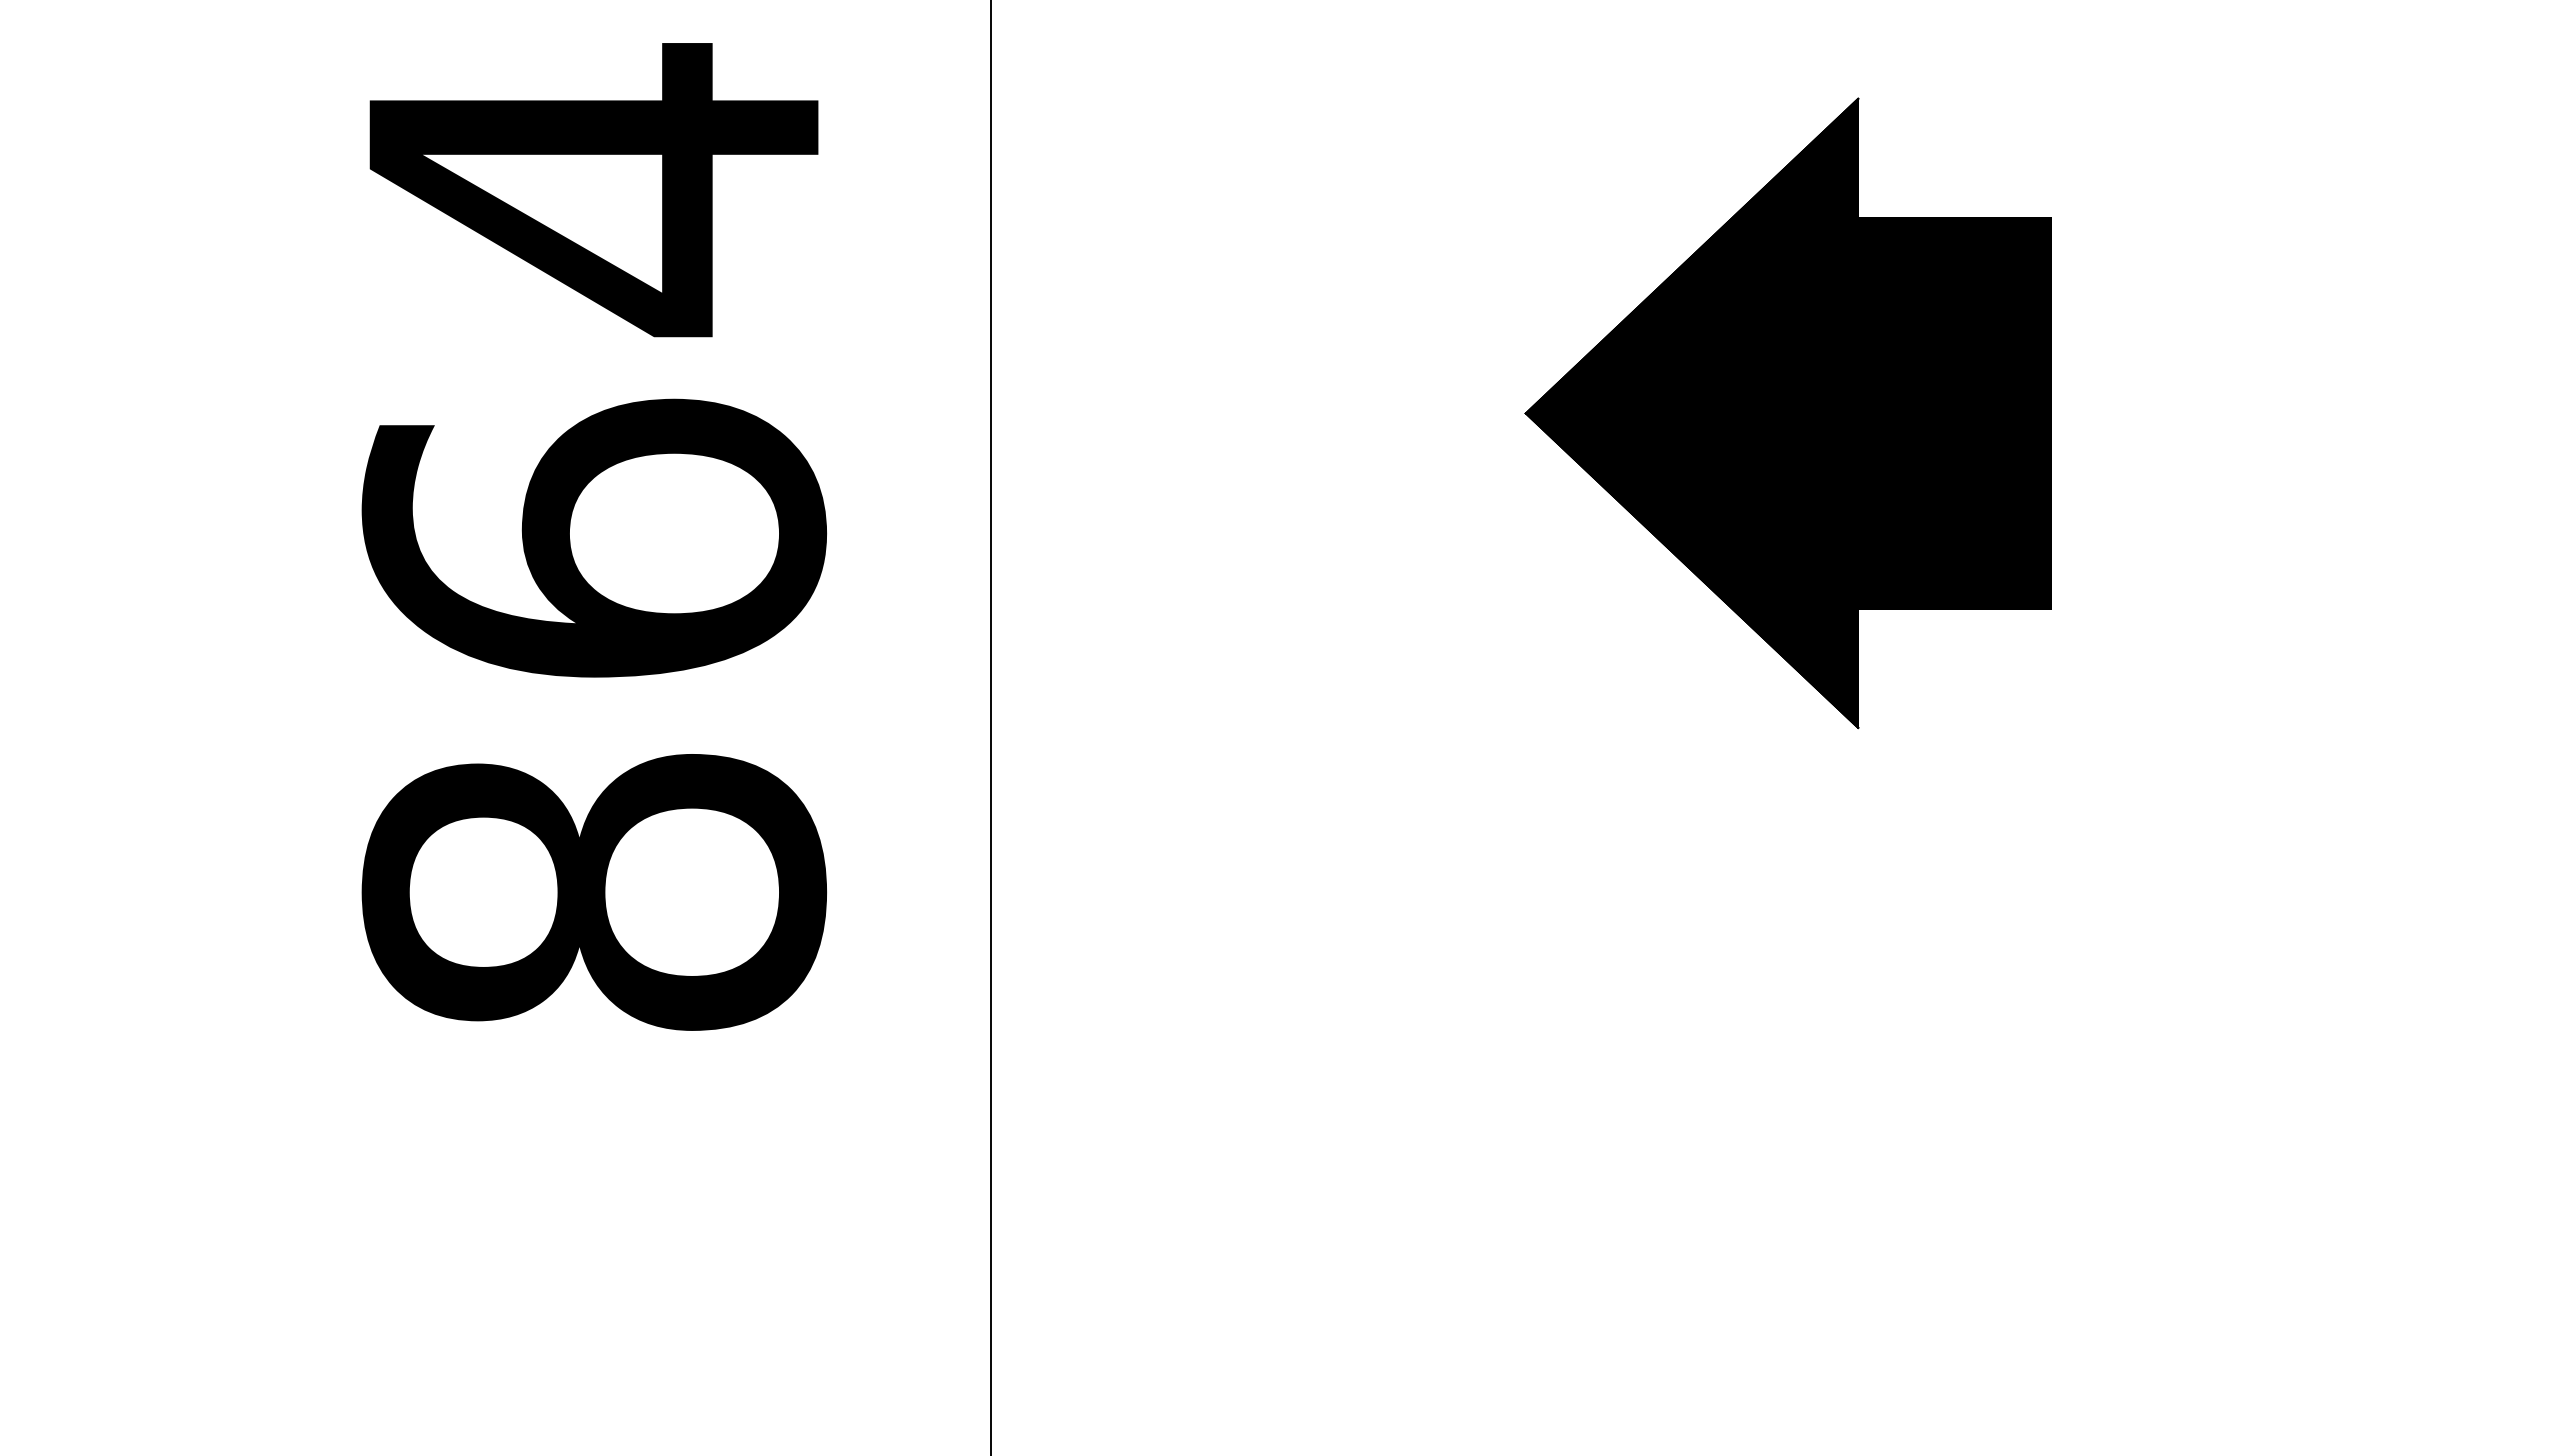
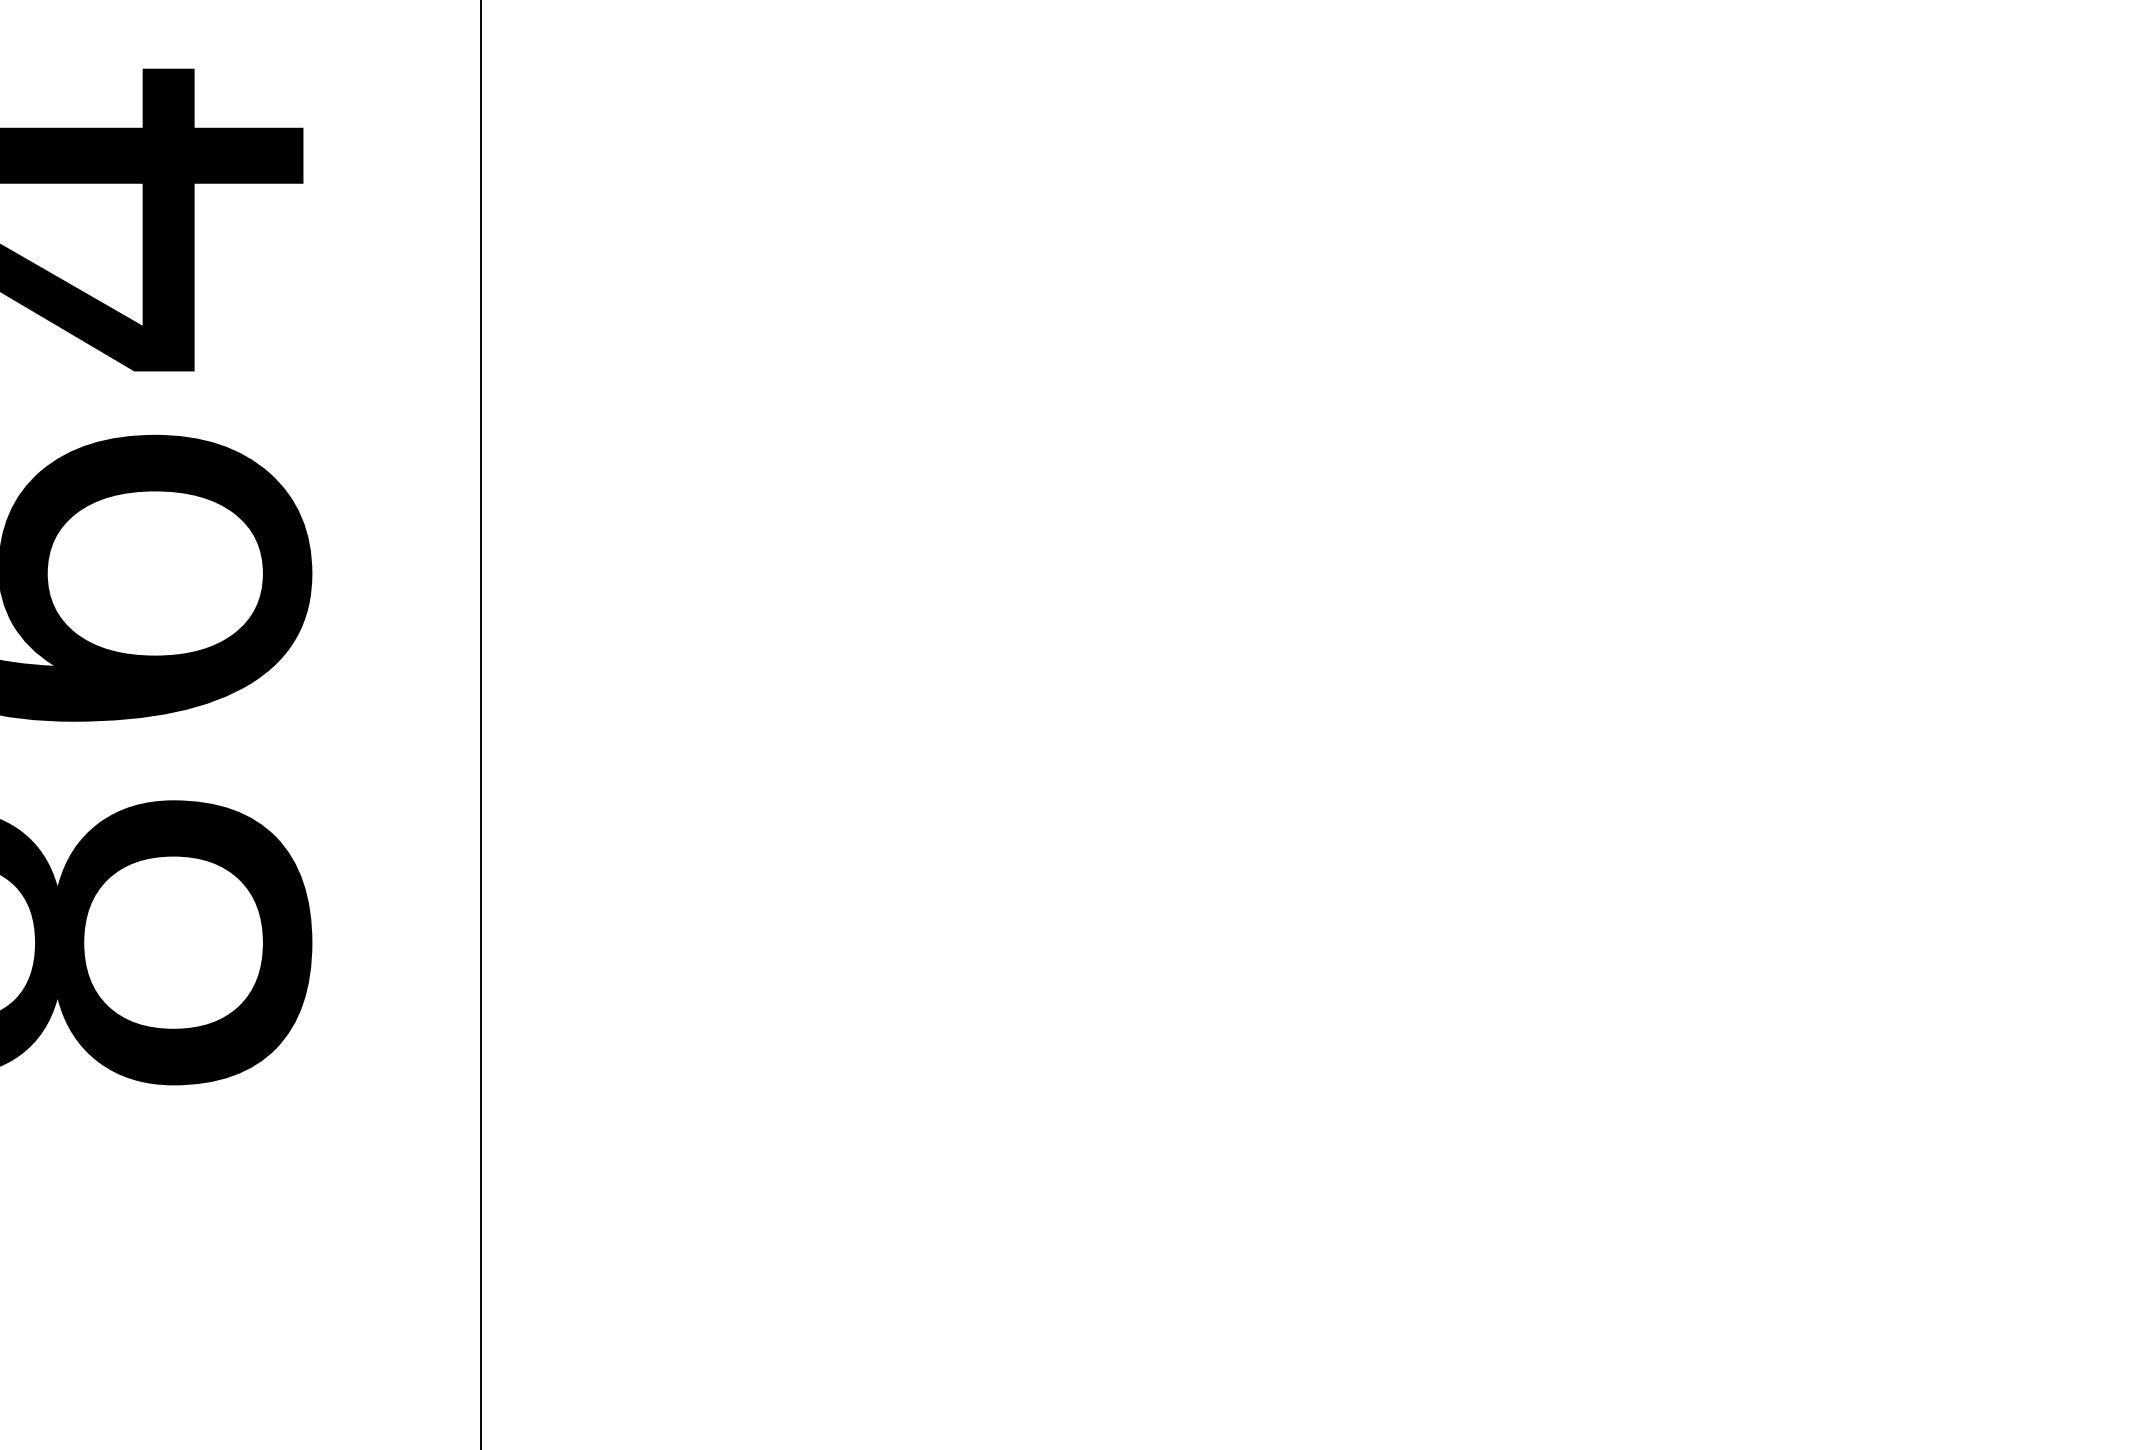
part: (1787, 413) -> (1300, 449), removed

